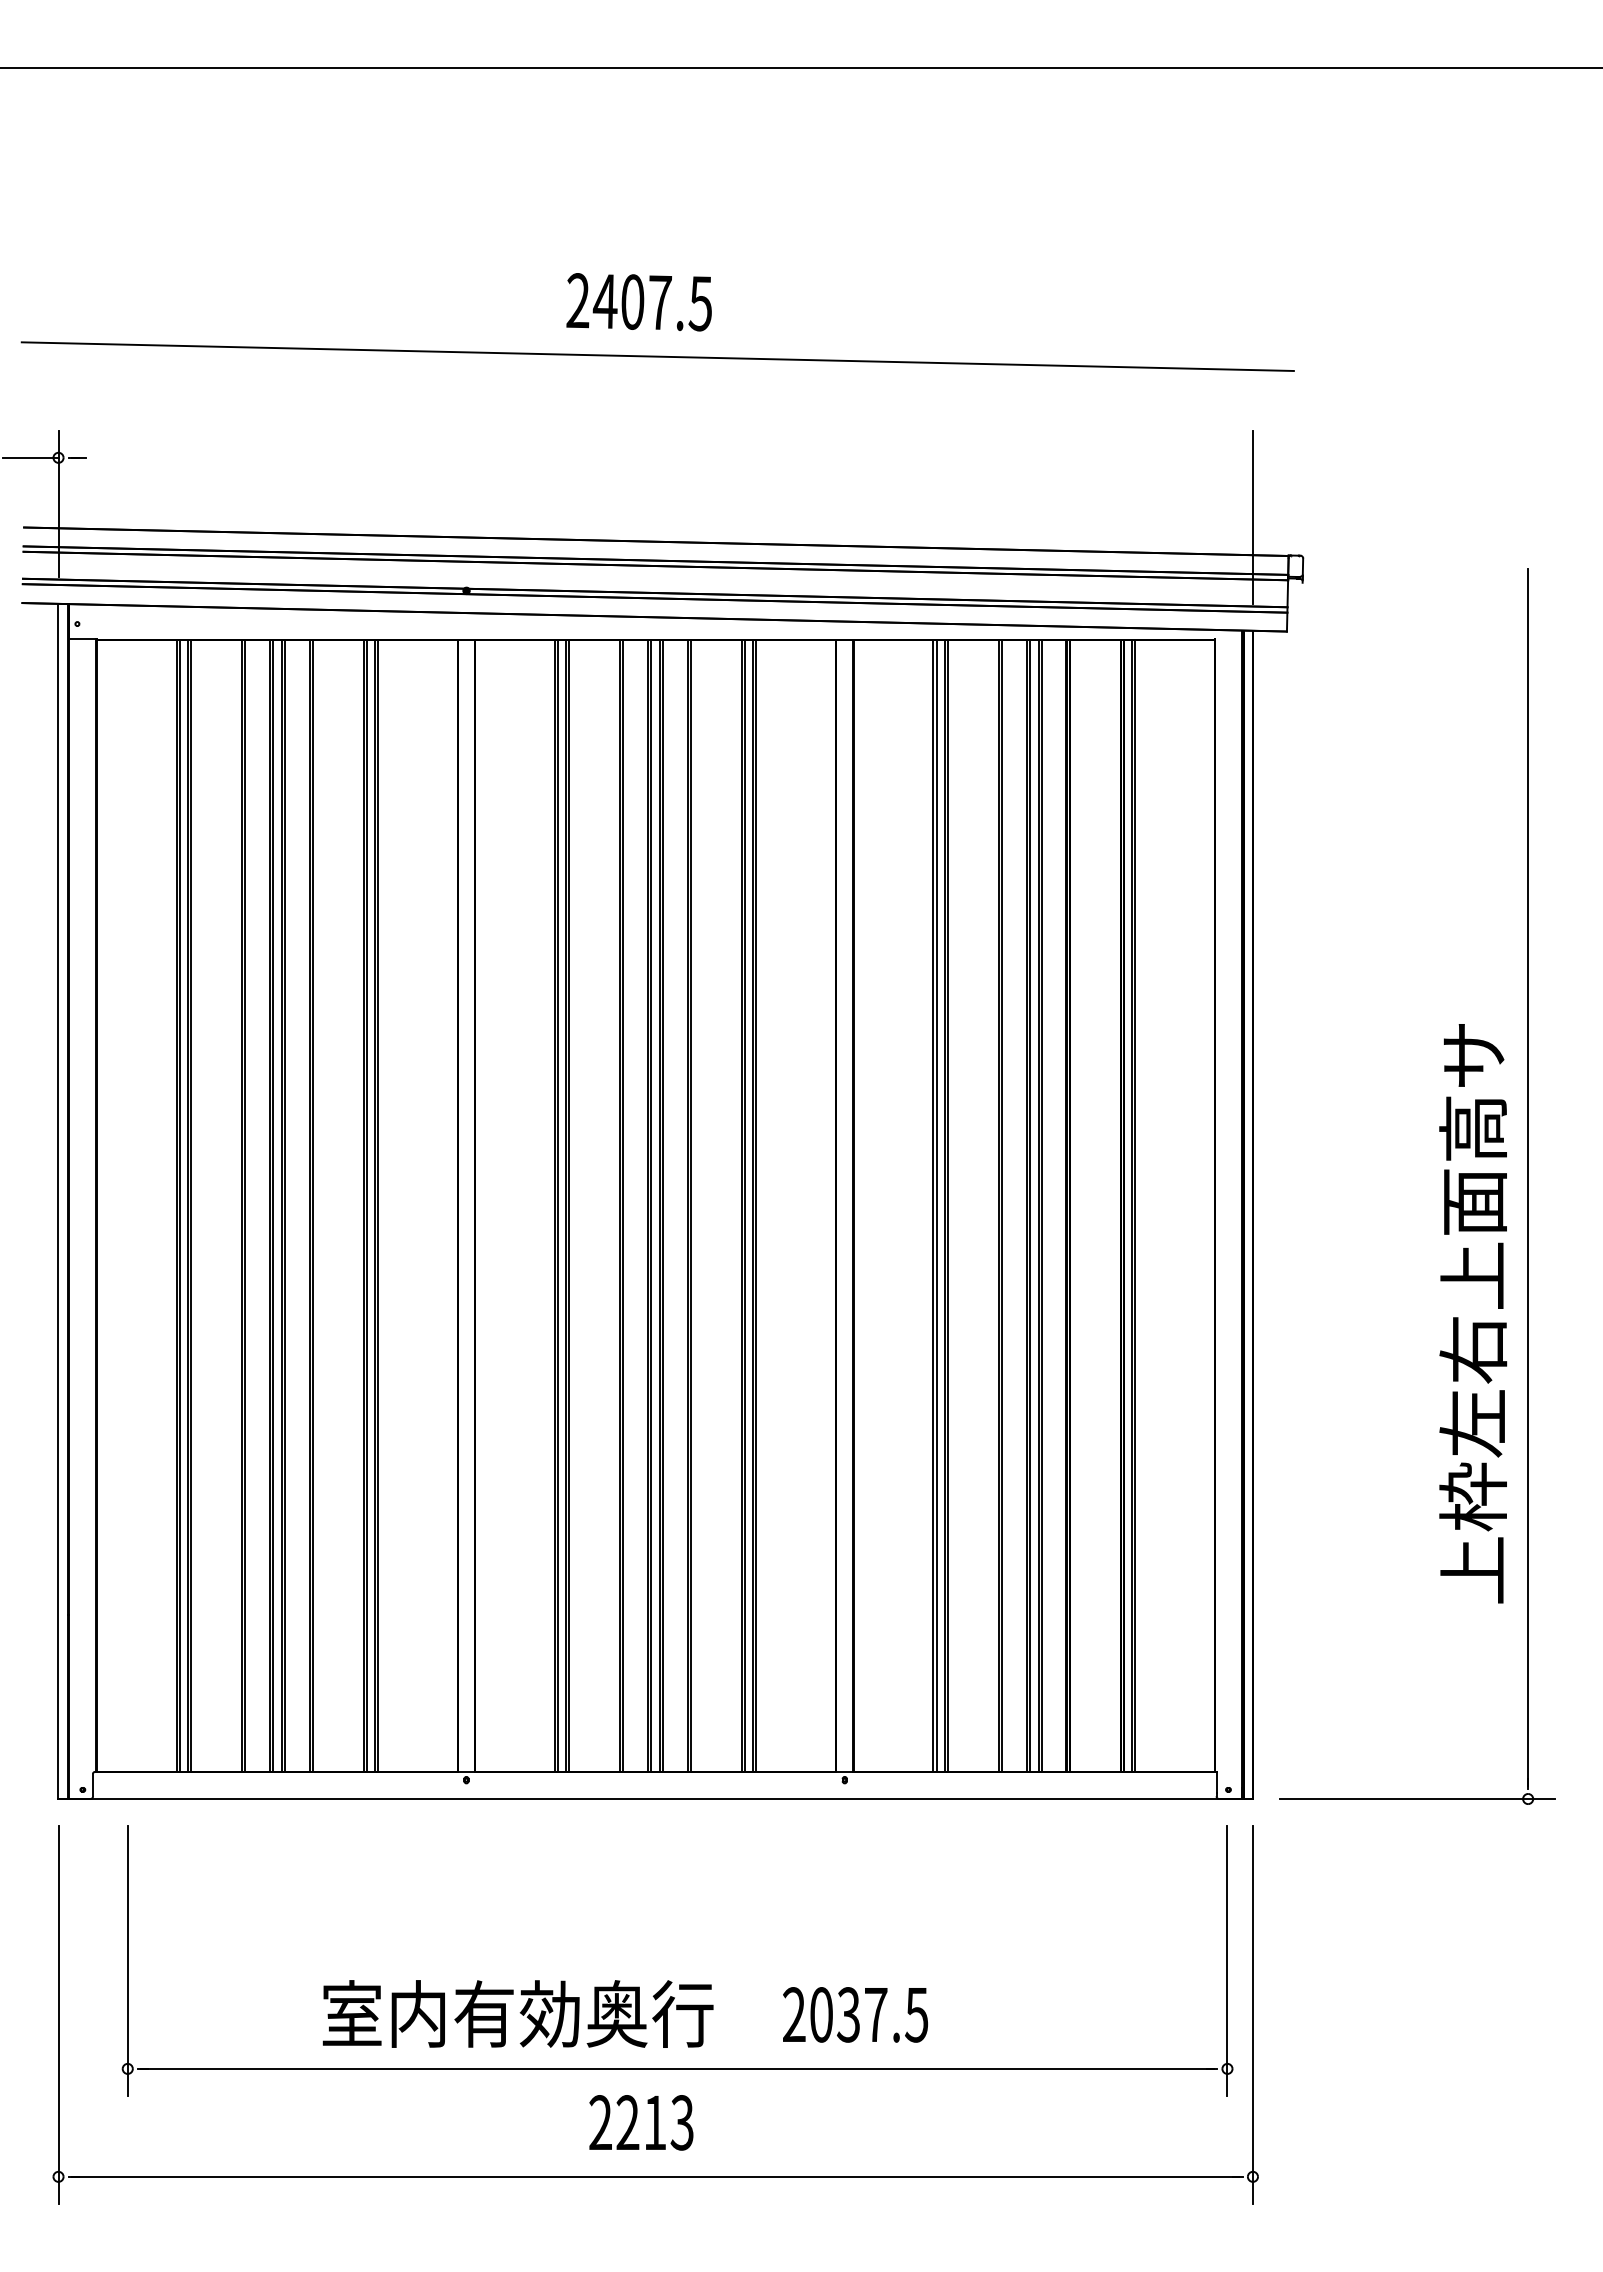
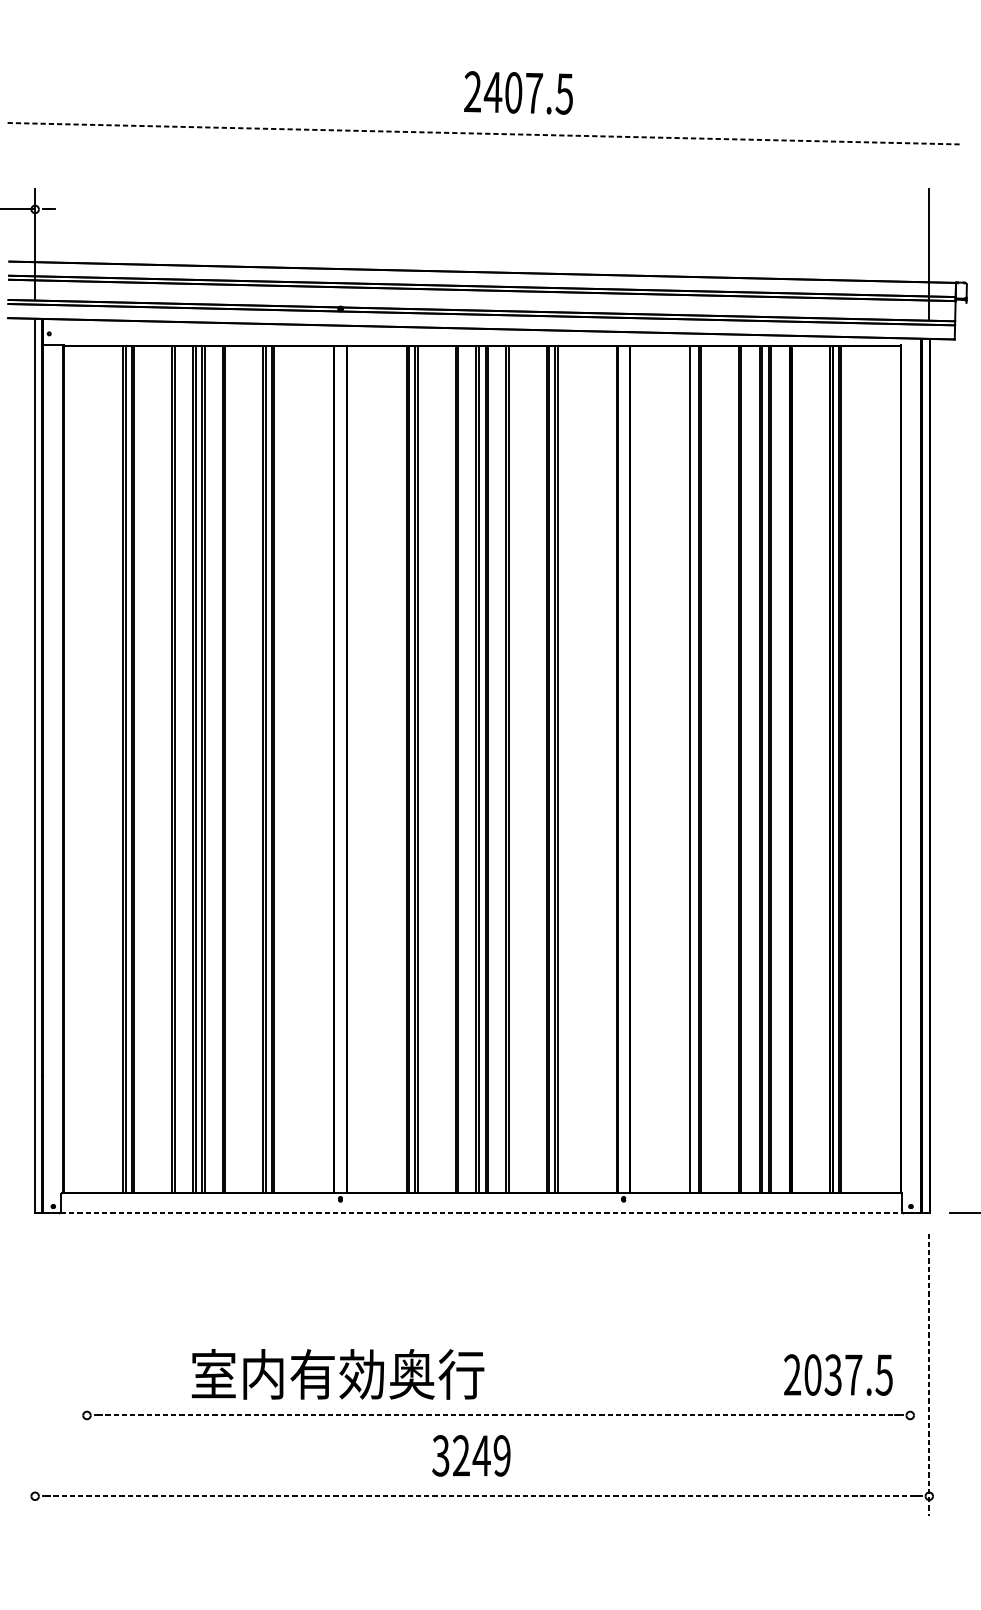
text: (638, 302) -> (517, 93), moved
line: (658, 356) -> (484, 133), solid -> dashed
line: (936, 1205) -> (692, 769), removed
line: (655, 1799) -> (482, 1213), solid -> dashed
line: (127, 1960) -> (86, 1334), removed
line: (1227, 1960) -> (910, 1334), removed
text: (517, 2013) -> (337, 1374), moved
line: (58, 2014) -> (35, 1374), removed
text: (855, 2014) -> (838, 1374), moved
line: (1252, 2014) -> (928, 1374), solid -> dashed
line: (678, 2068) -> (499, 1415), solid -> dashed
text: (640, 2122) -> (470, 1455), 2213 -> 3249
line: (655, 2176) -> (482, 1496), solid -> dashed

